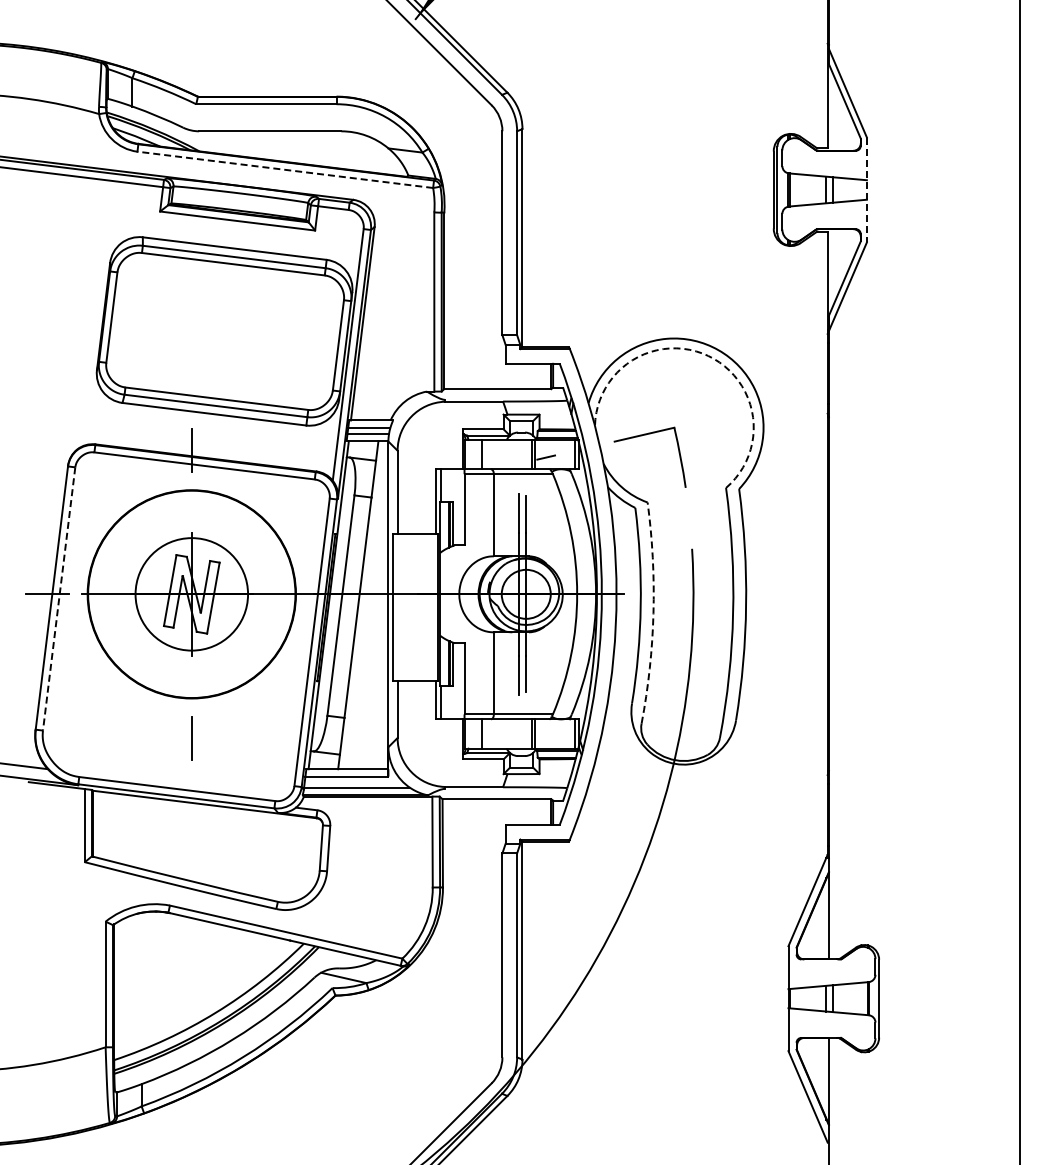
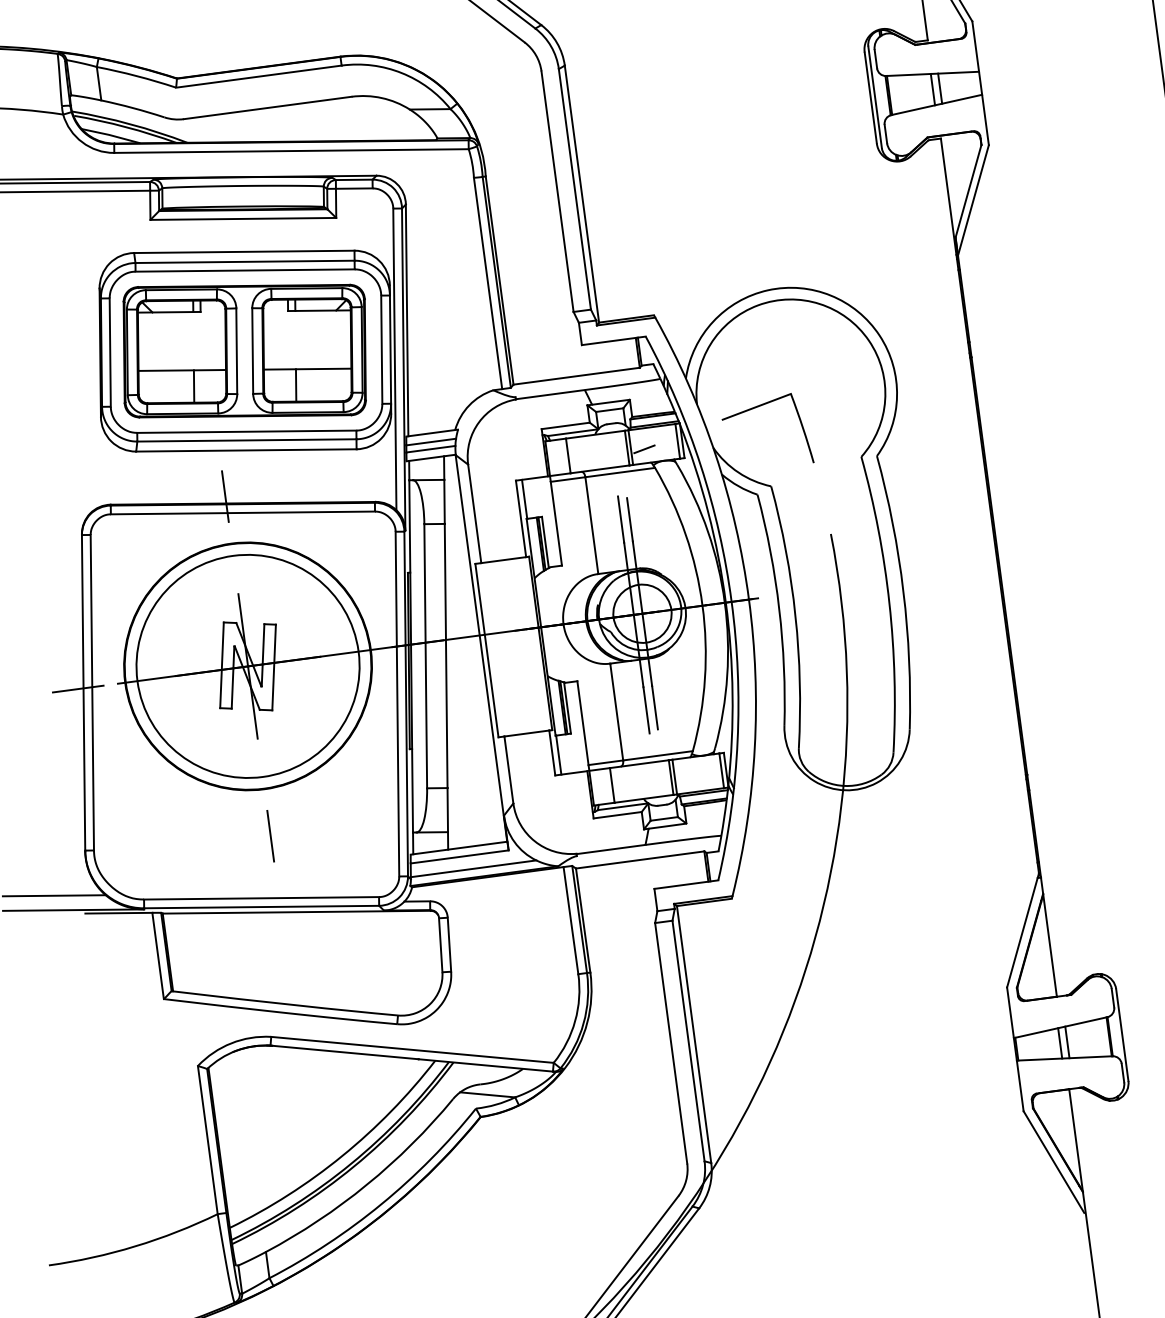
line: (285, 169) -> (291, 150), dashed -> solid
line: (866, 190) -> (980, 83), dashed -> solid
part: (223, 331) -> (244, 351), added
arc: (708, 355) -> (819, 303), dashed -> solid
circle: (191, 594) -> (247, 666), size x1.67
line: (59, 598) -> (92, 692), dashed -> solid
arc: (653, 613) -> (795, 616), dashed -> solid

